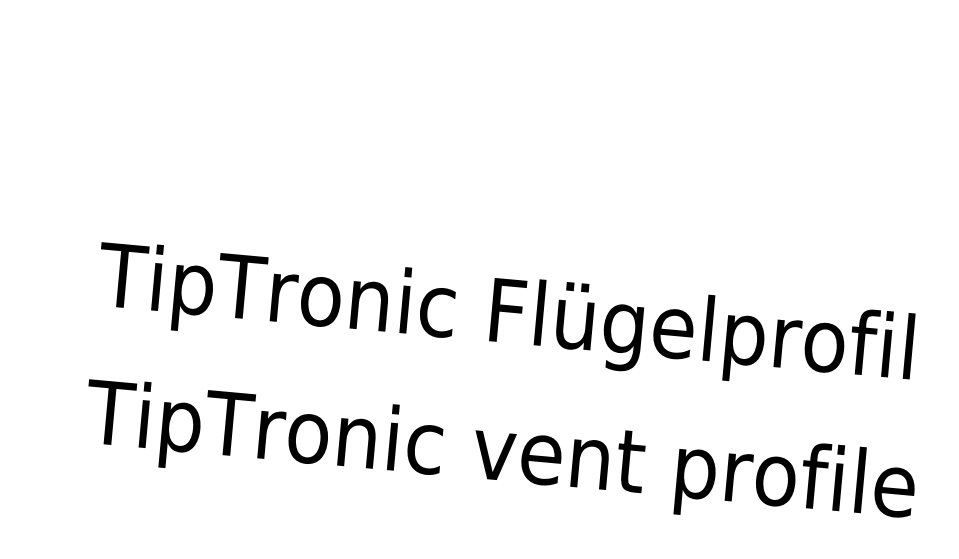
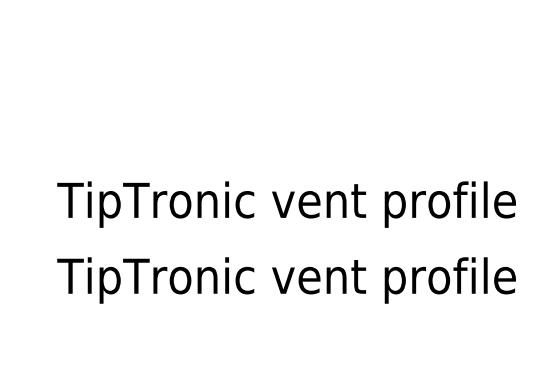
text: (705, 336) -> (393, 204), TipTronic Flügelprofil -> TipTronic vent profile

